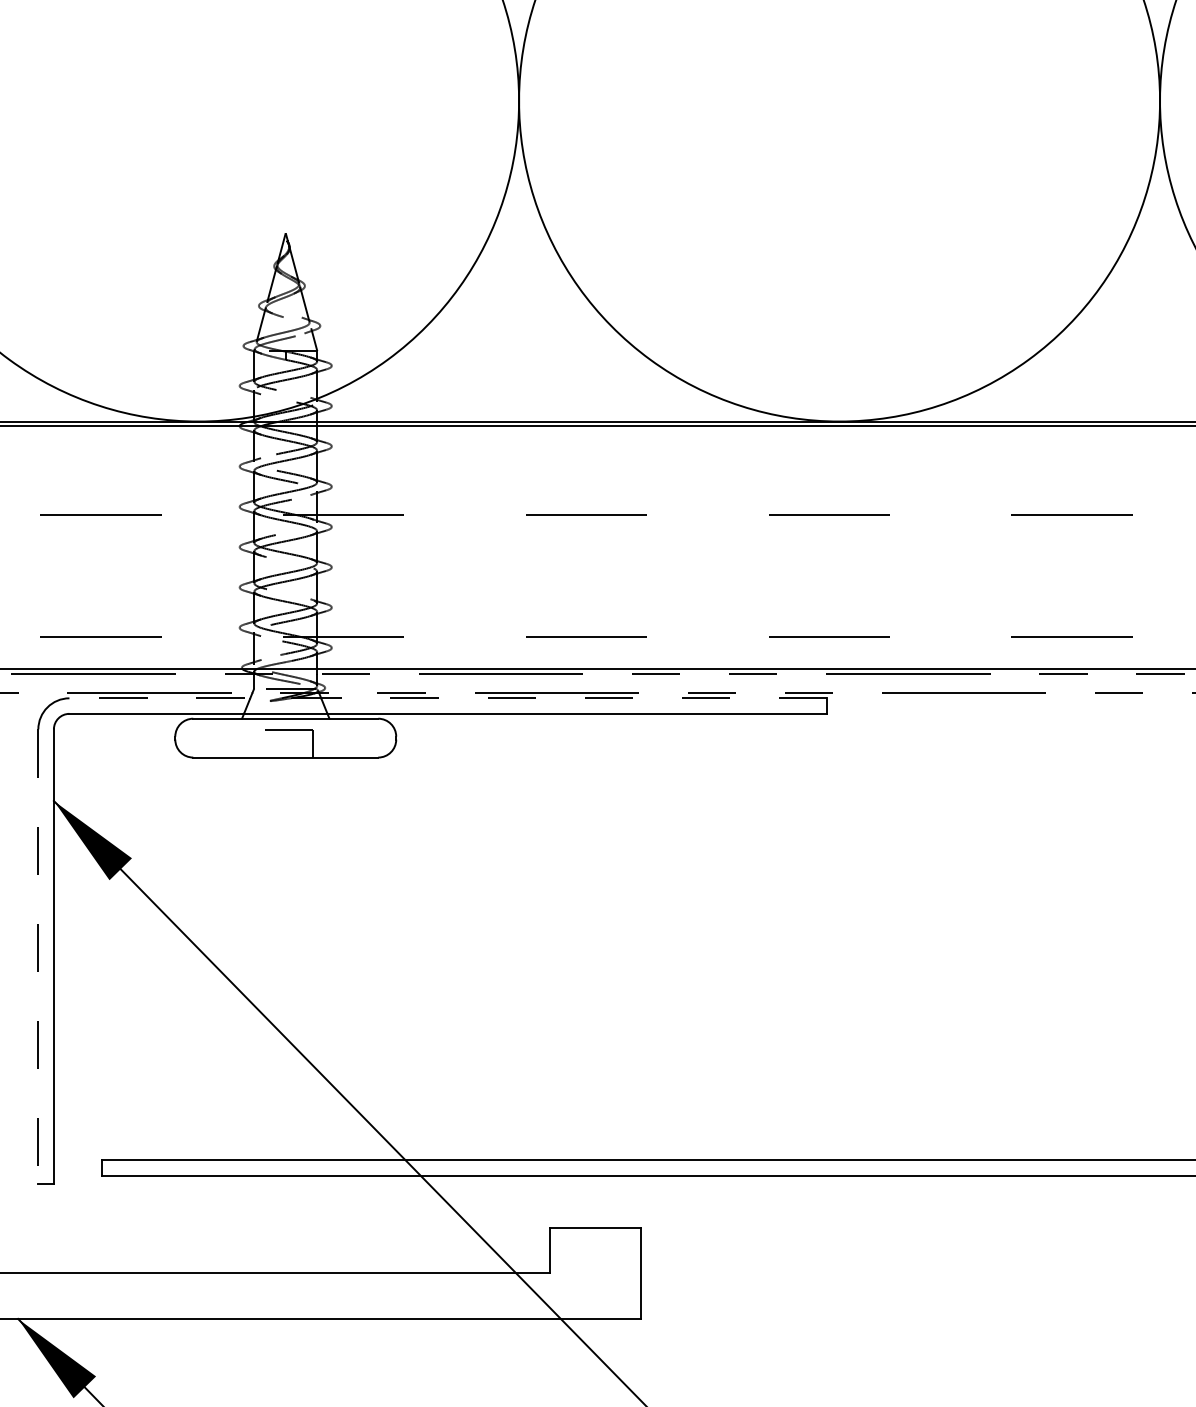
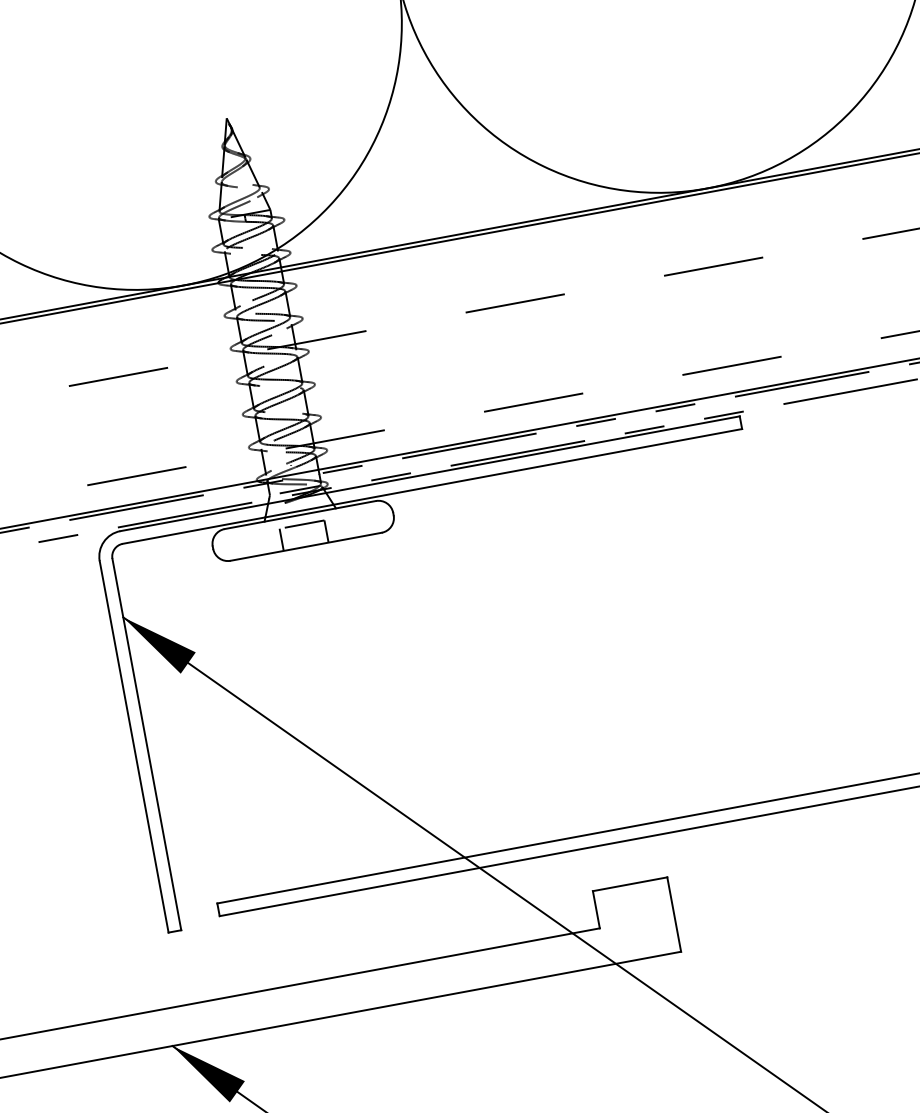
line: (448, 698) -> (430, 473), dashed -> solid
line: (258, 743) -> (281, 539), added
line: (38, 957) -> (134, 747), dashed -> solid

